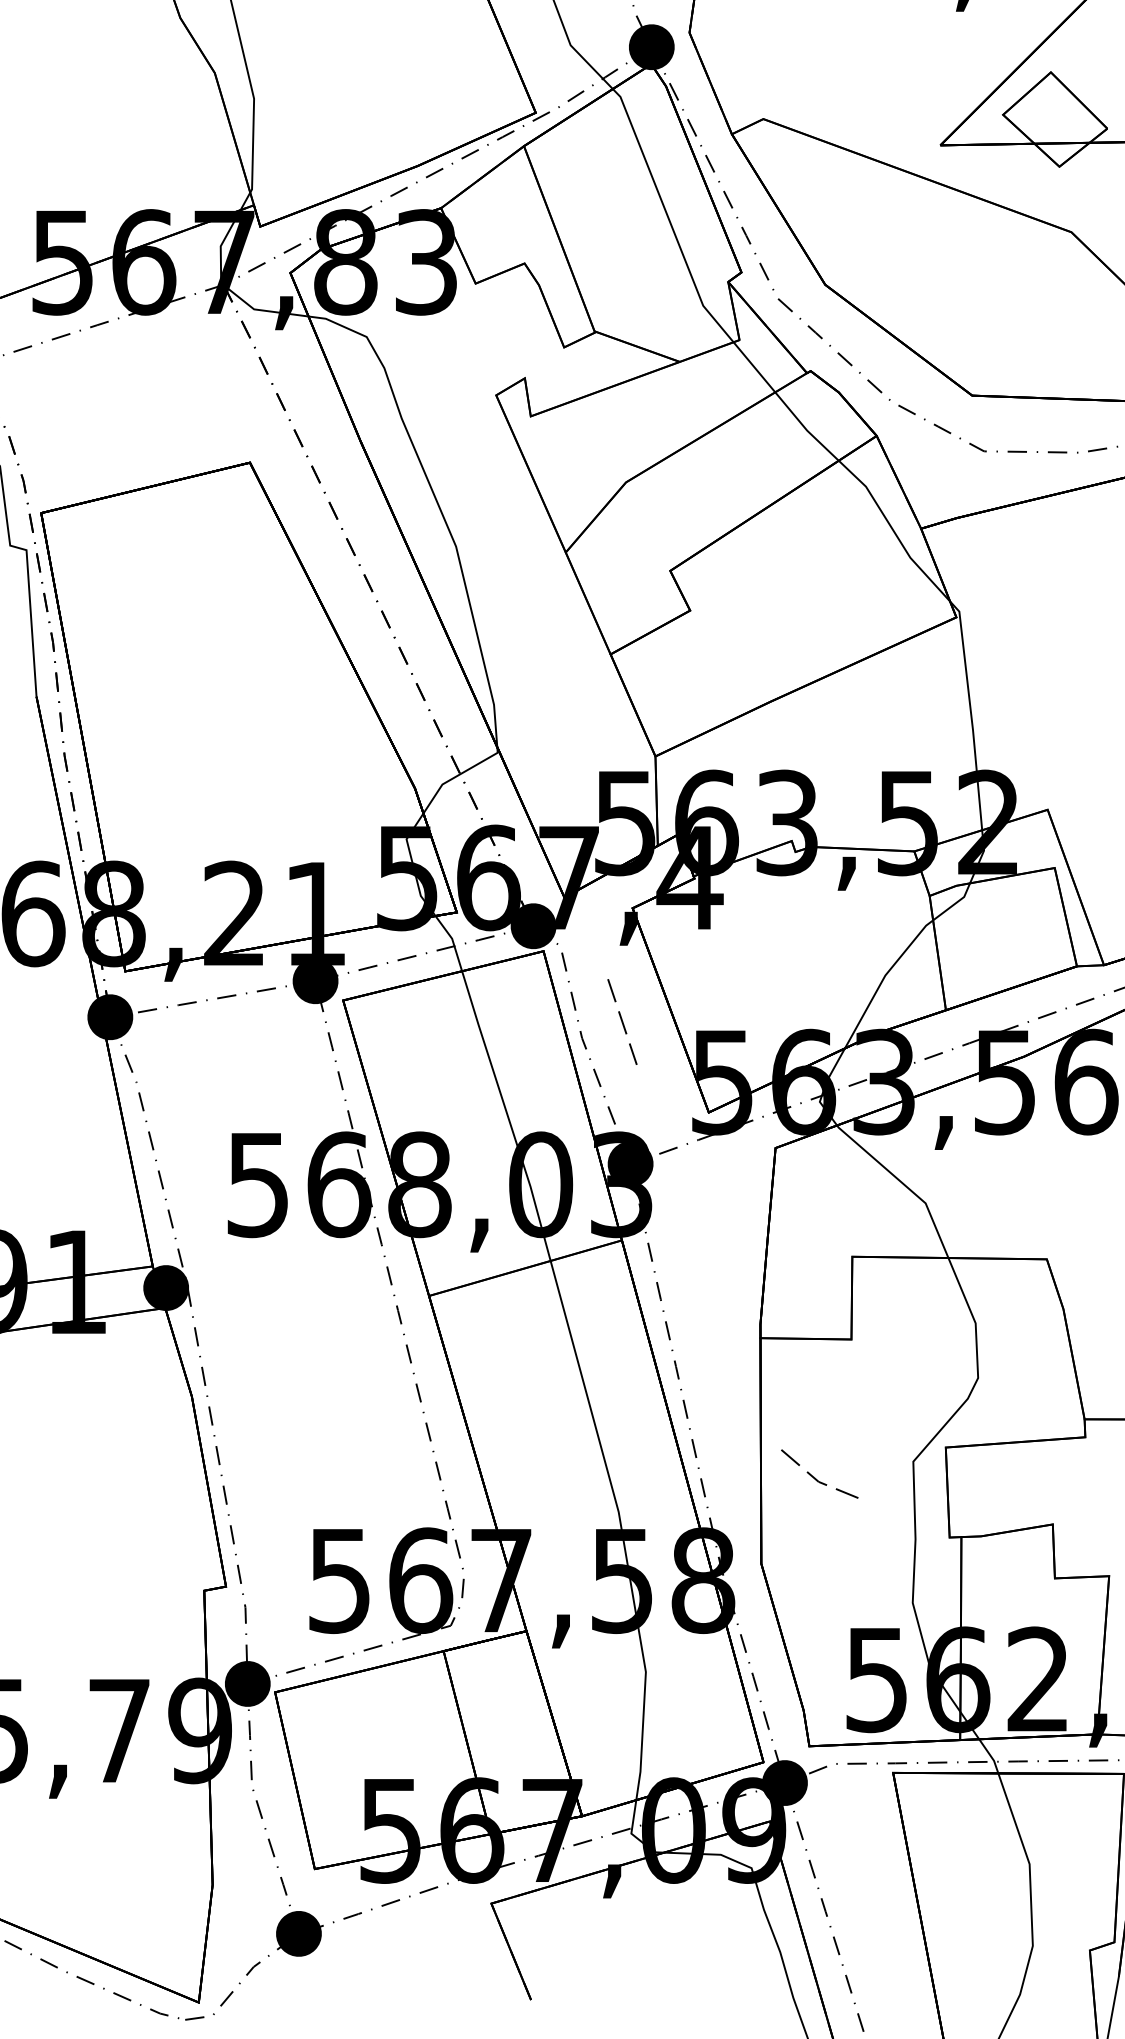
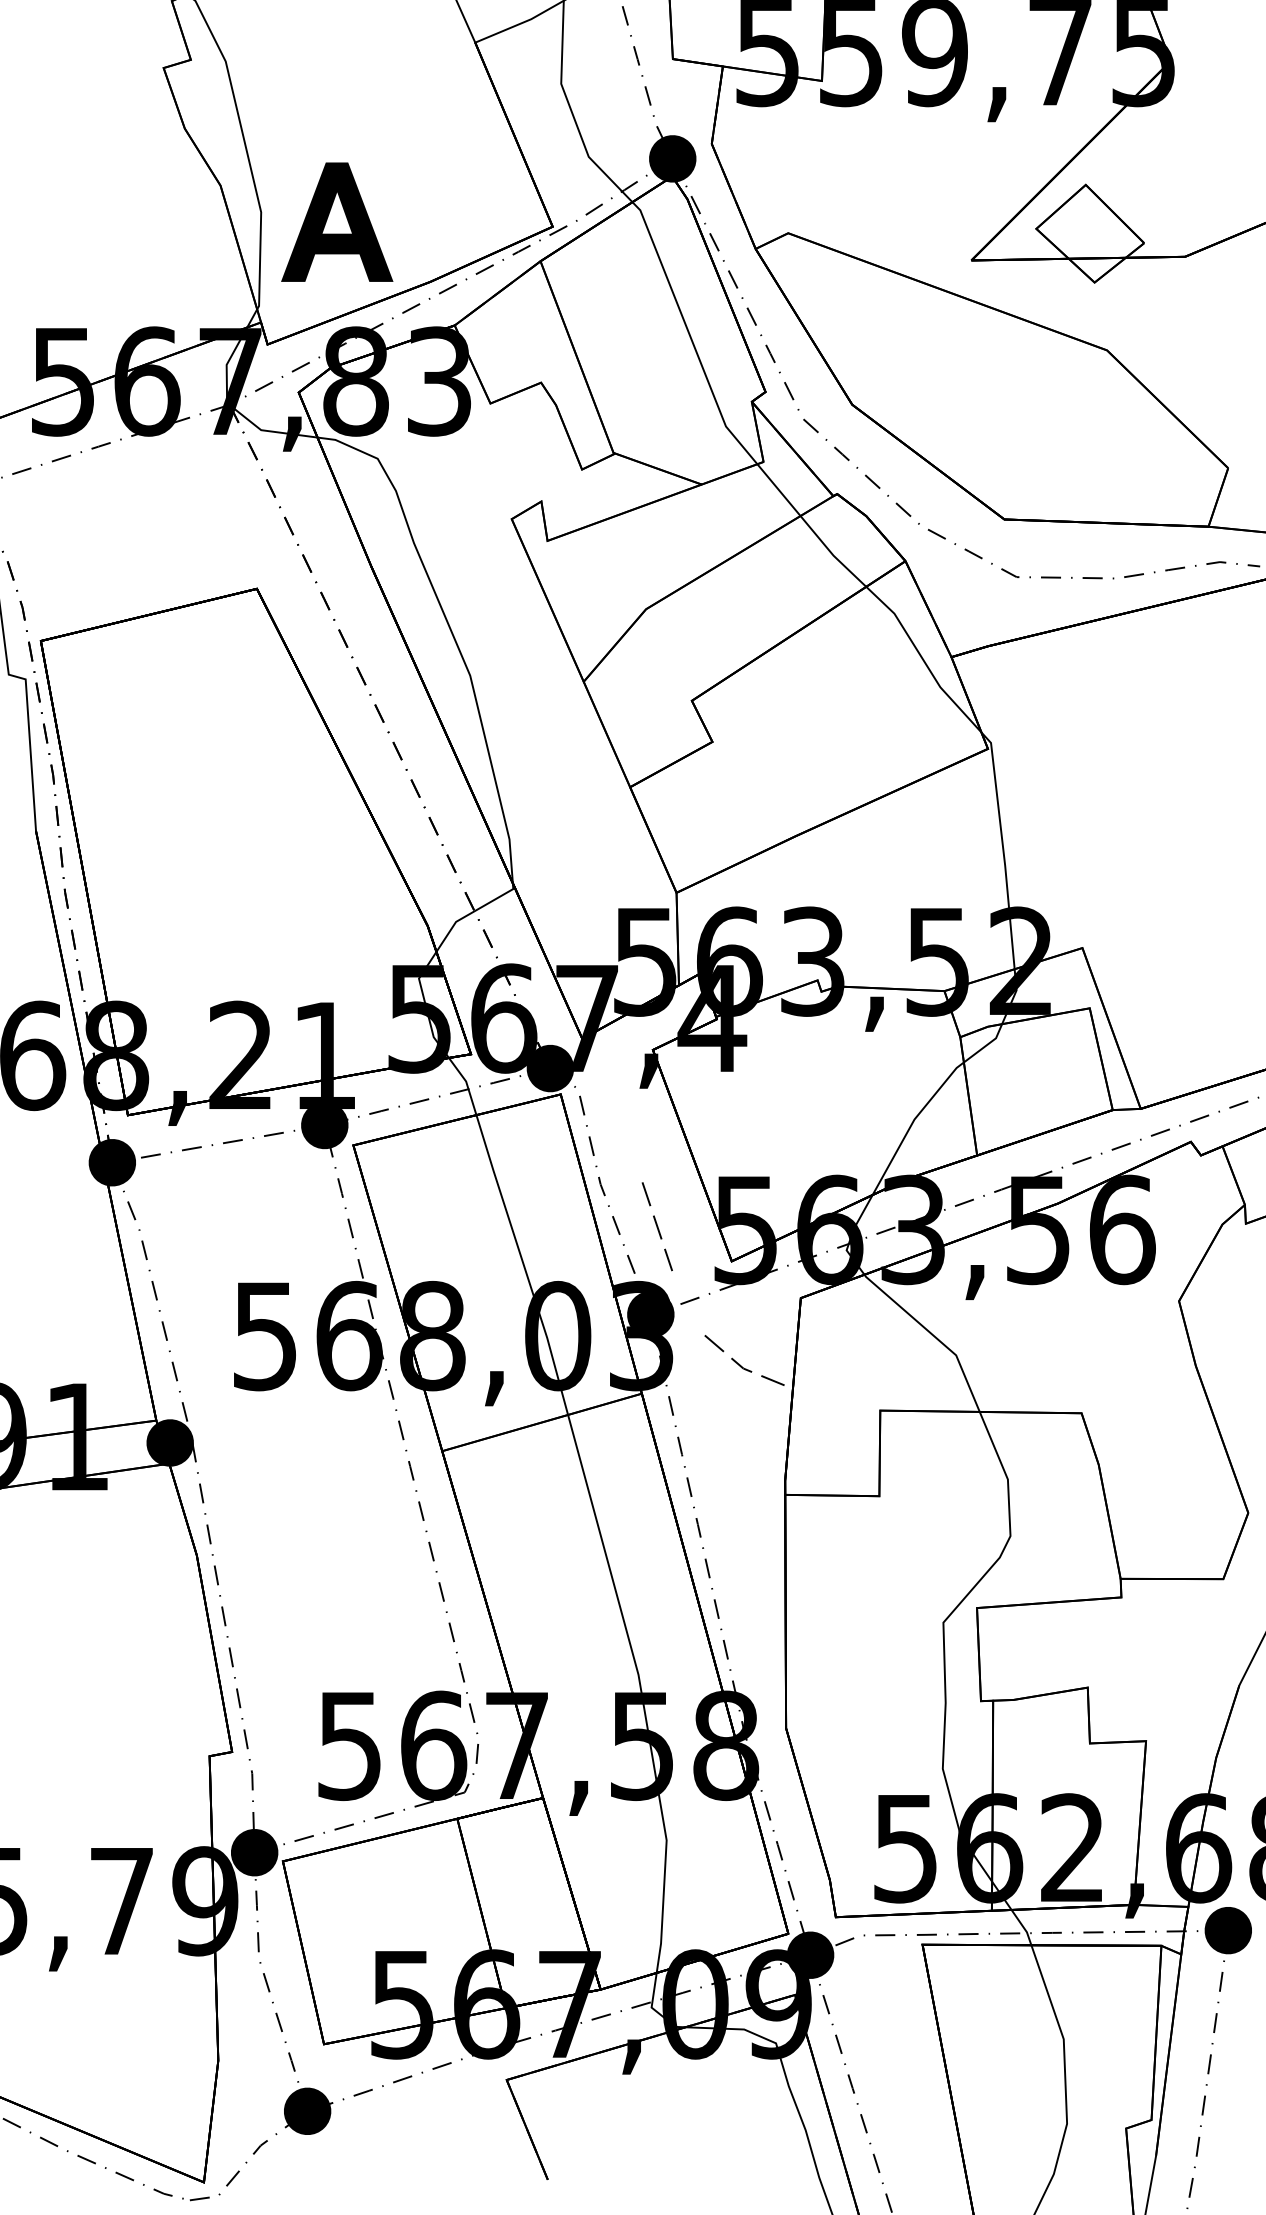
part: (327, 107) -> (337, 221), added
line: (621, 1021) -> (656, 1226), moved
line: (815, 1477) -> (740, 1364), moved

